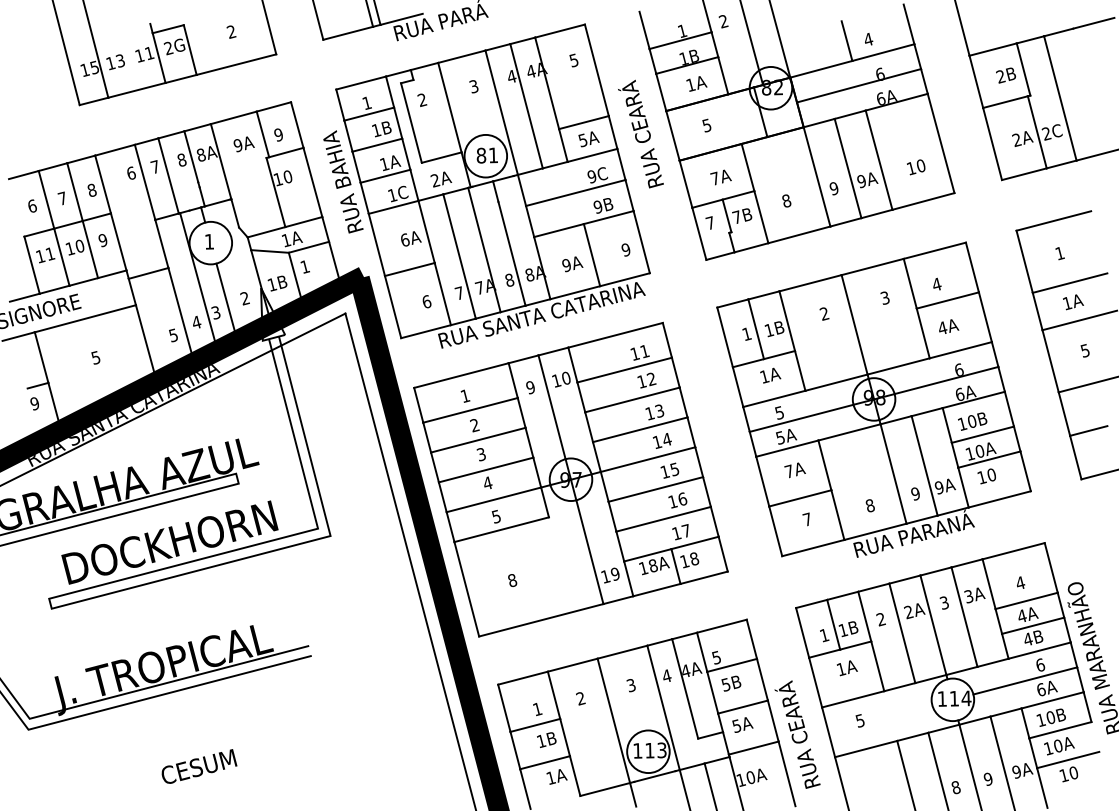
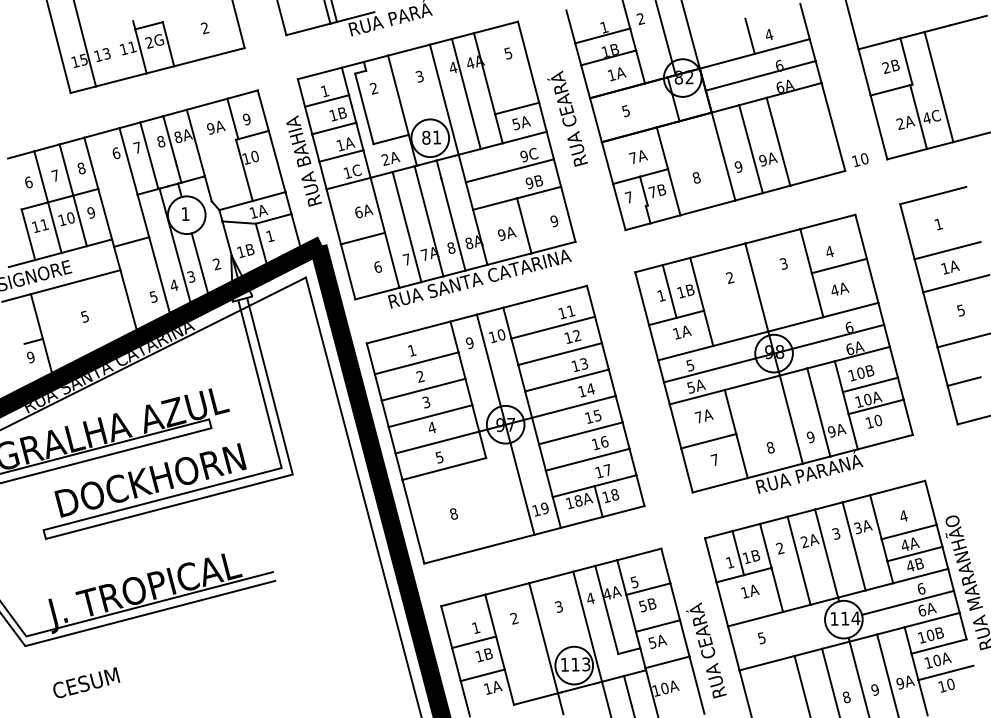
text: (1046, 133) -> (926, 118), 2C -> 4C
text: (916, 167) -> (860, 160), moved
text: (199, 766) -> (86, 682), moved

